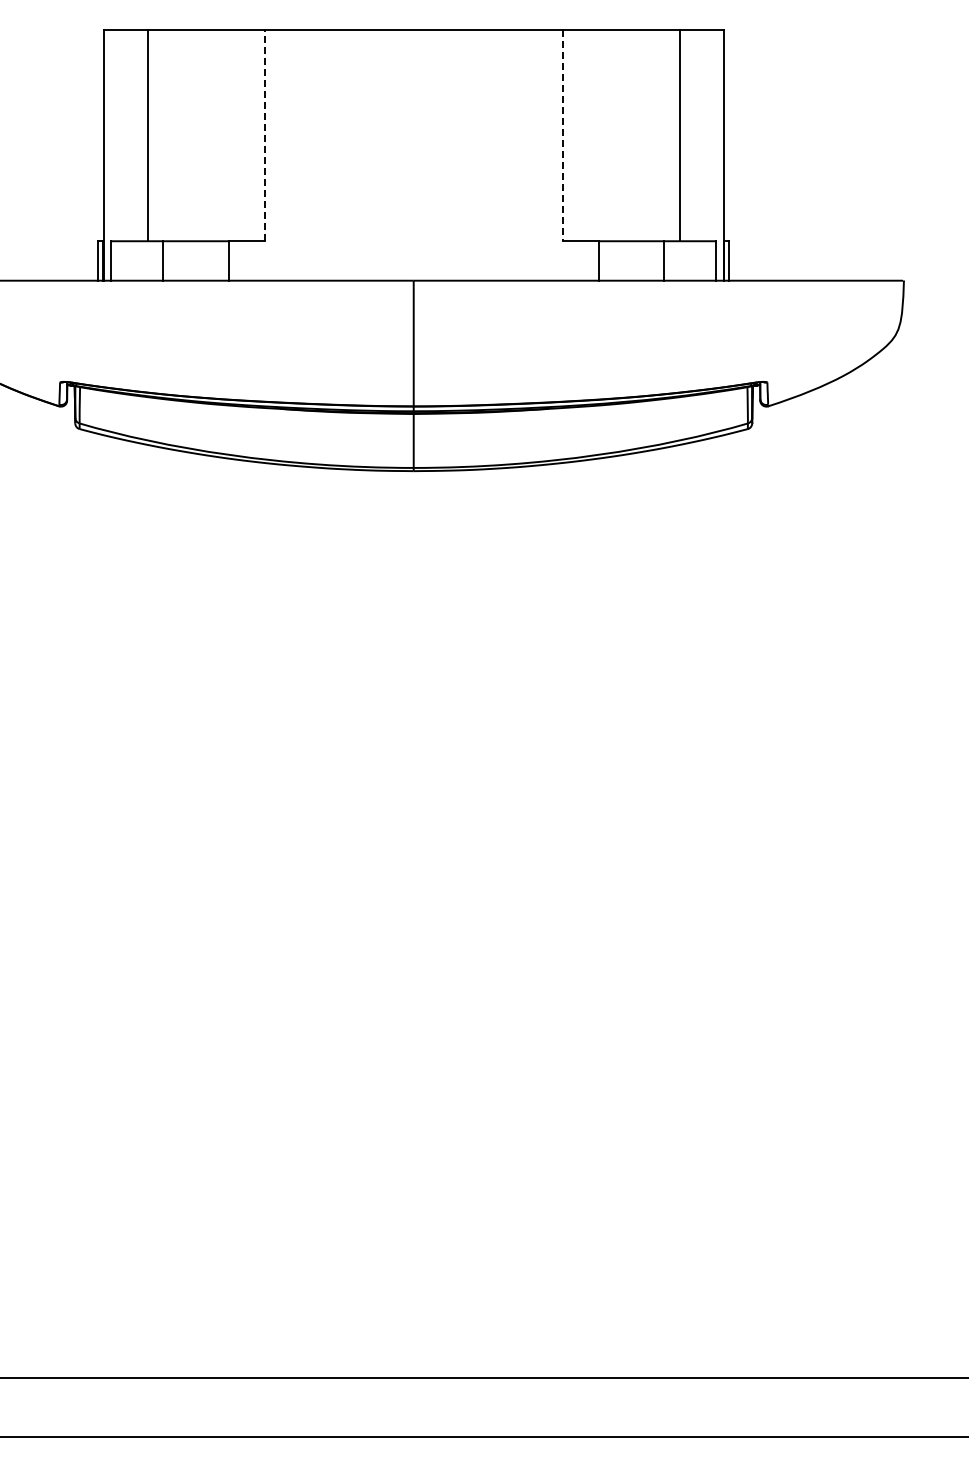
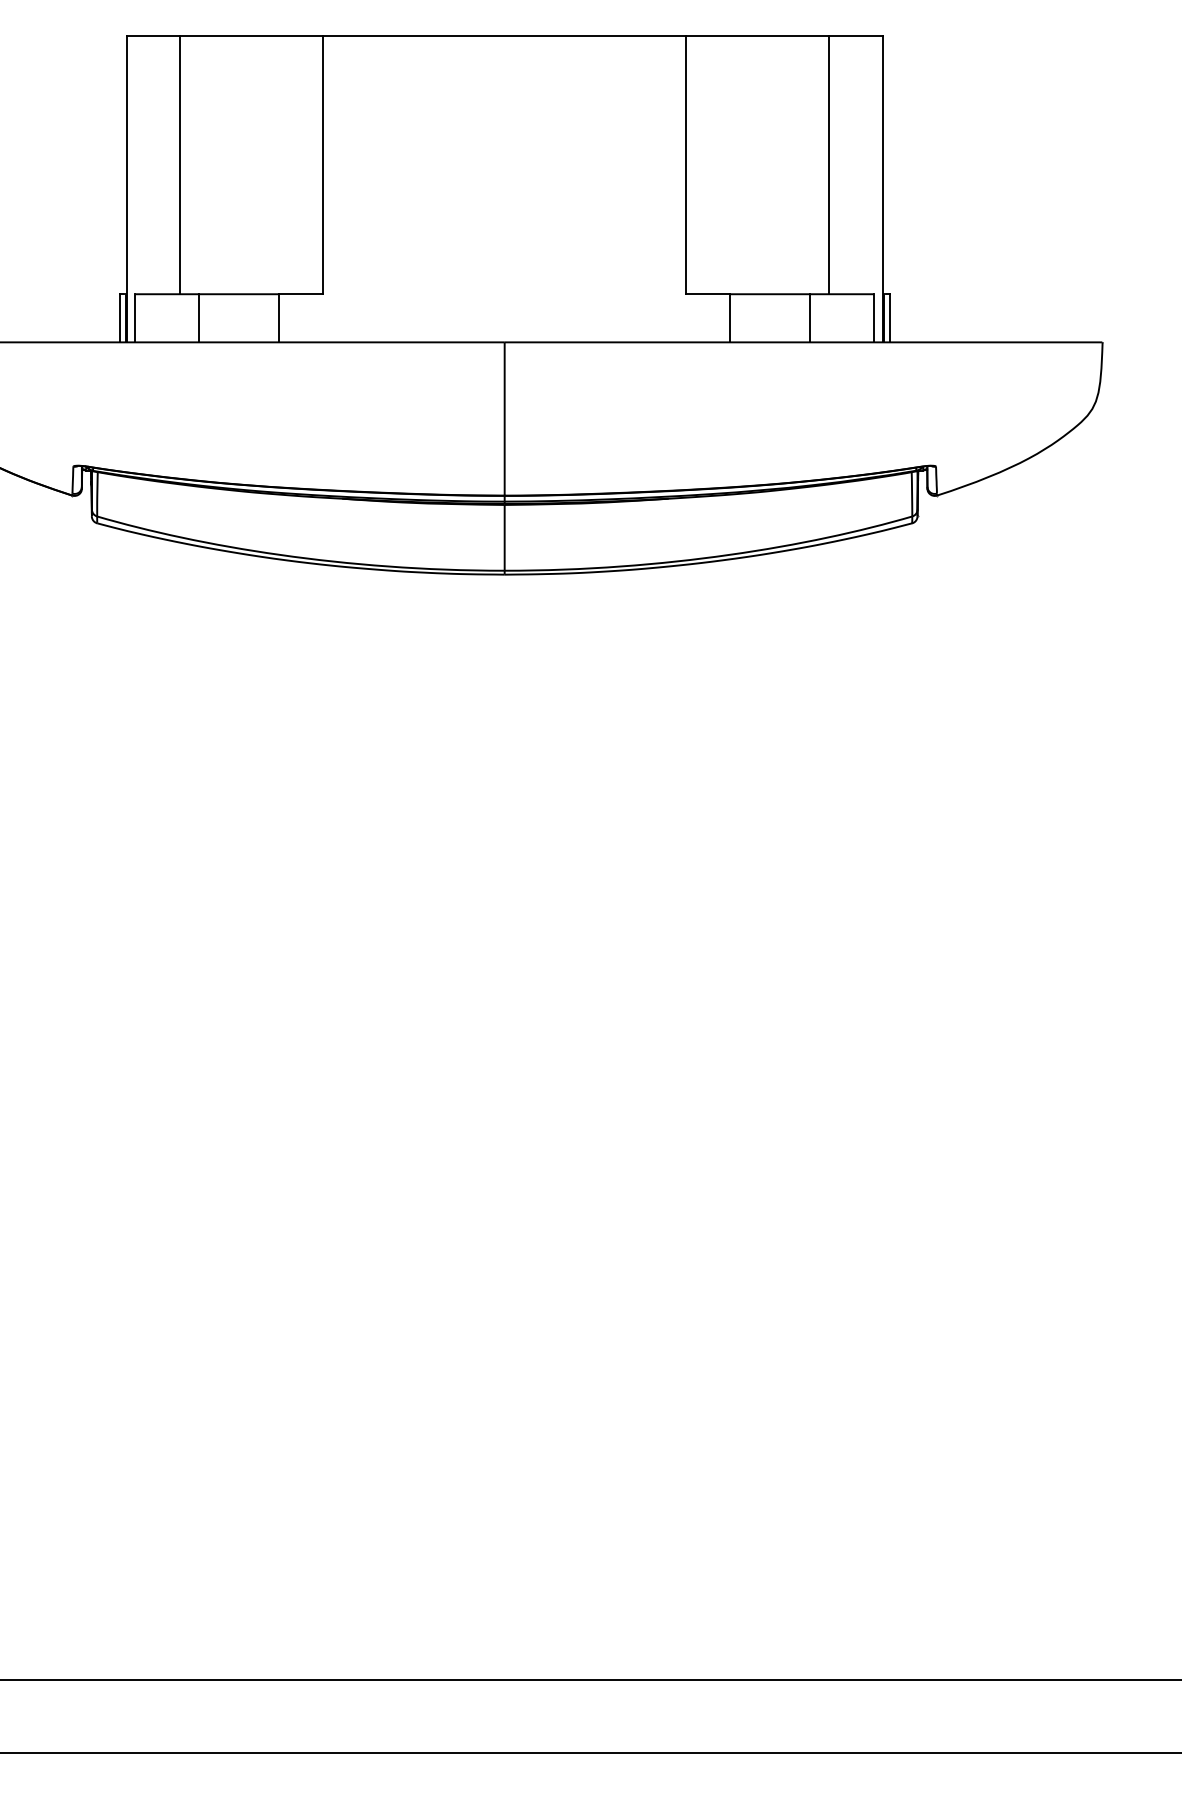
line: (264, 135) -> (322, 165), dashed -> solid
line: (562, 135) -> (686, 165), dashed -> solid

